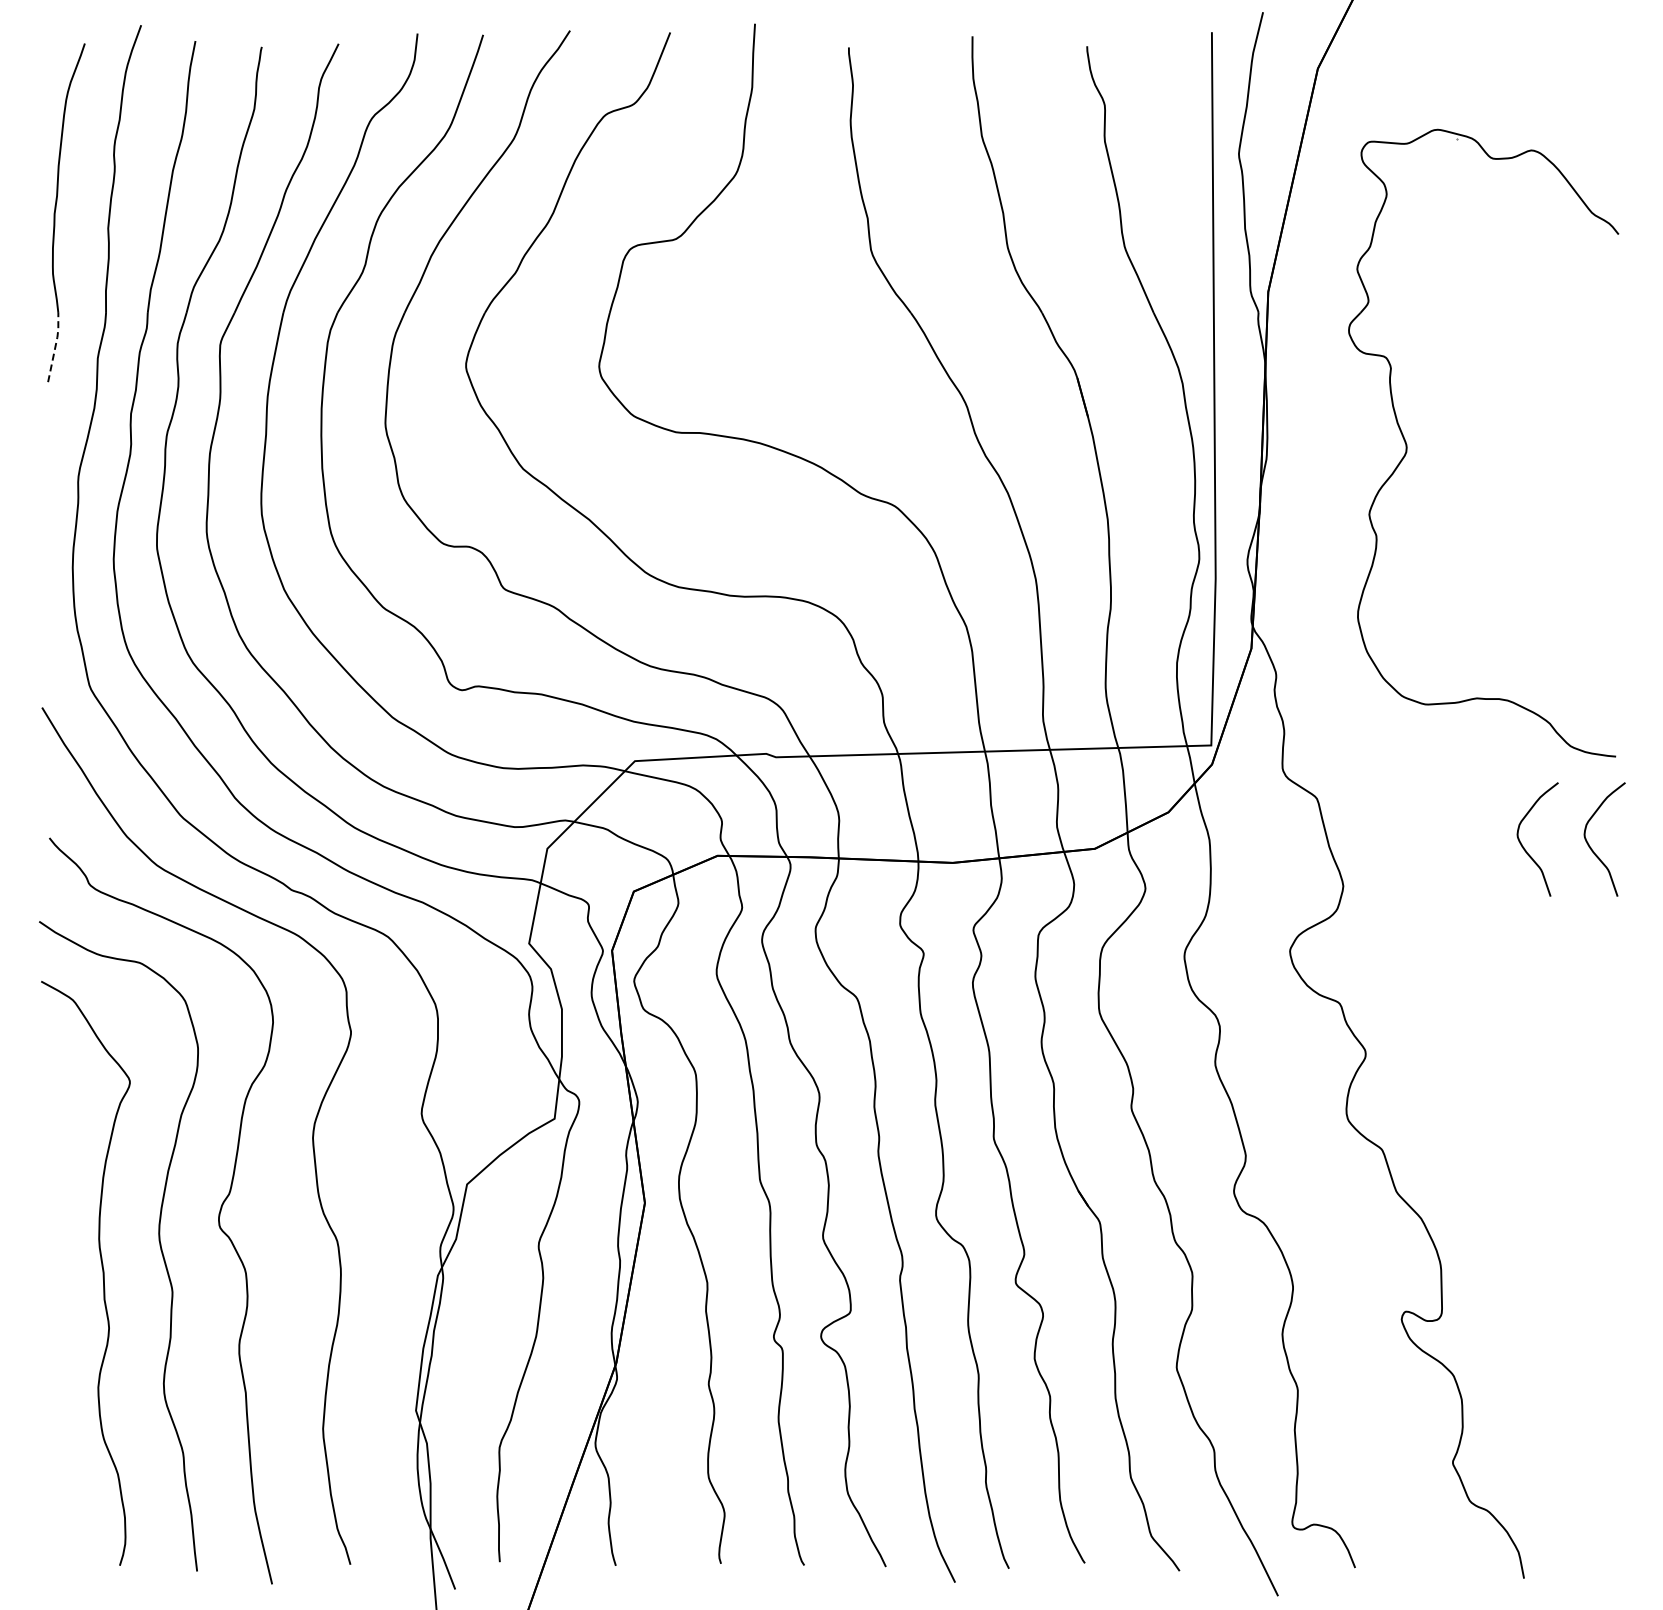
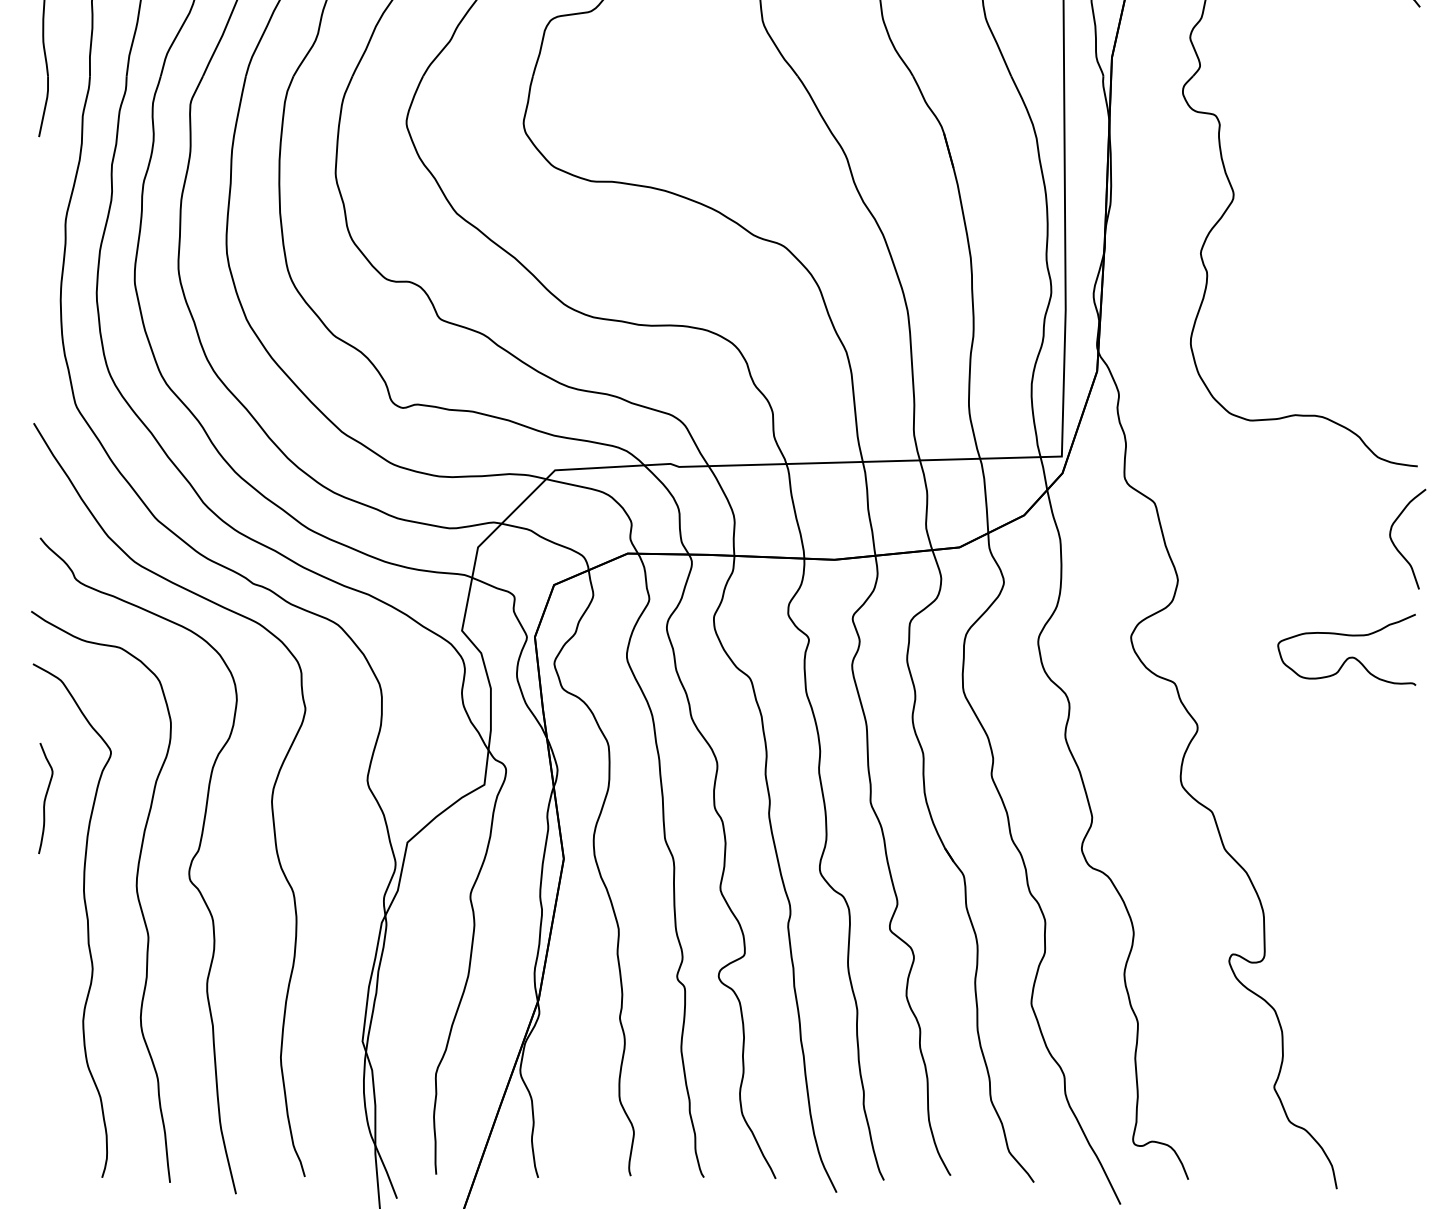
line: (55, 345) -> (45, 104), dashed -> solid
curve: (1524, 847) -> (1337, 546), removed
curve: (1537, 973) -> (1348, 657), added
curve: (55, 1134) -> (45, 798), added

